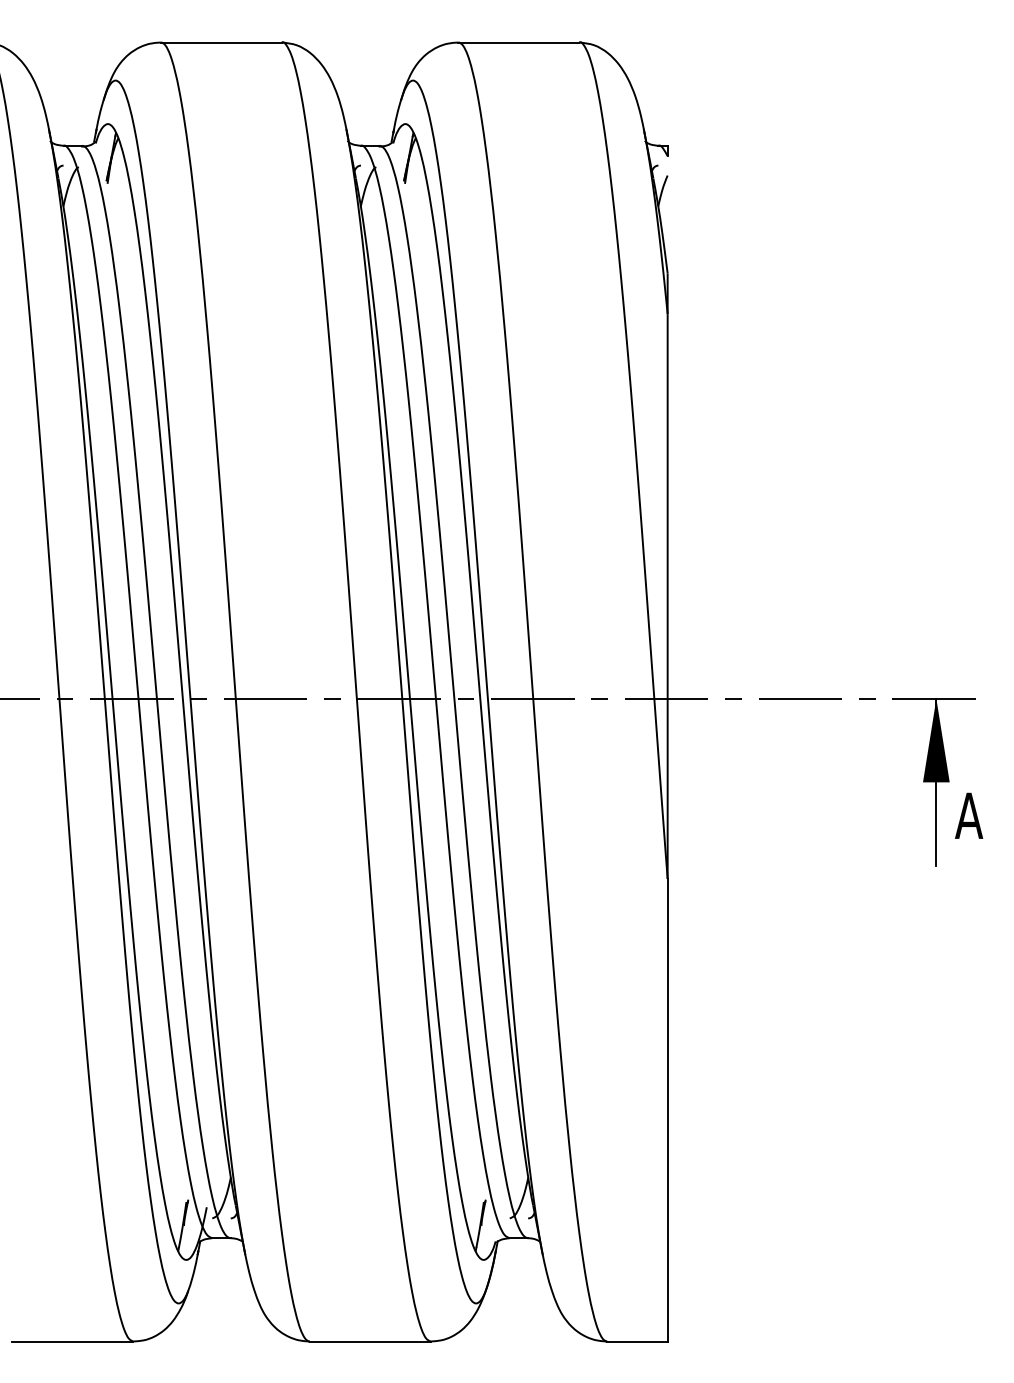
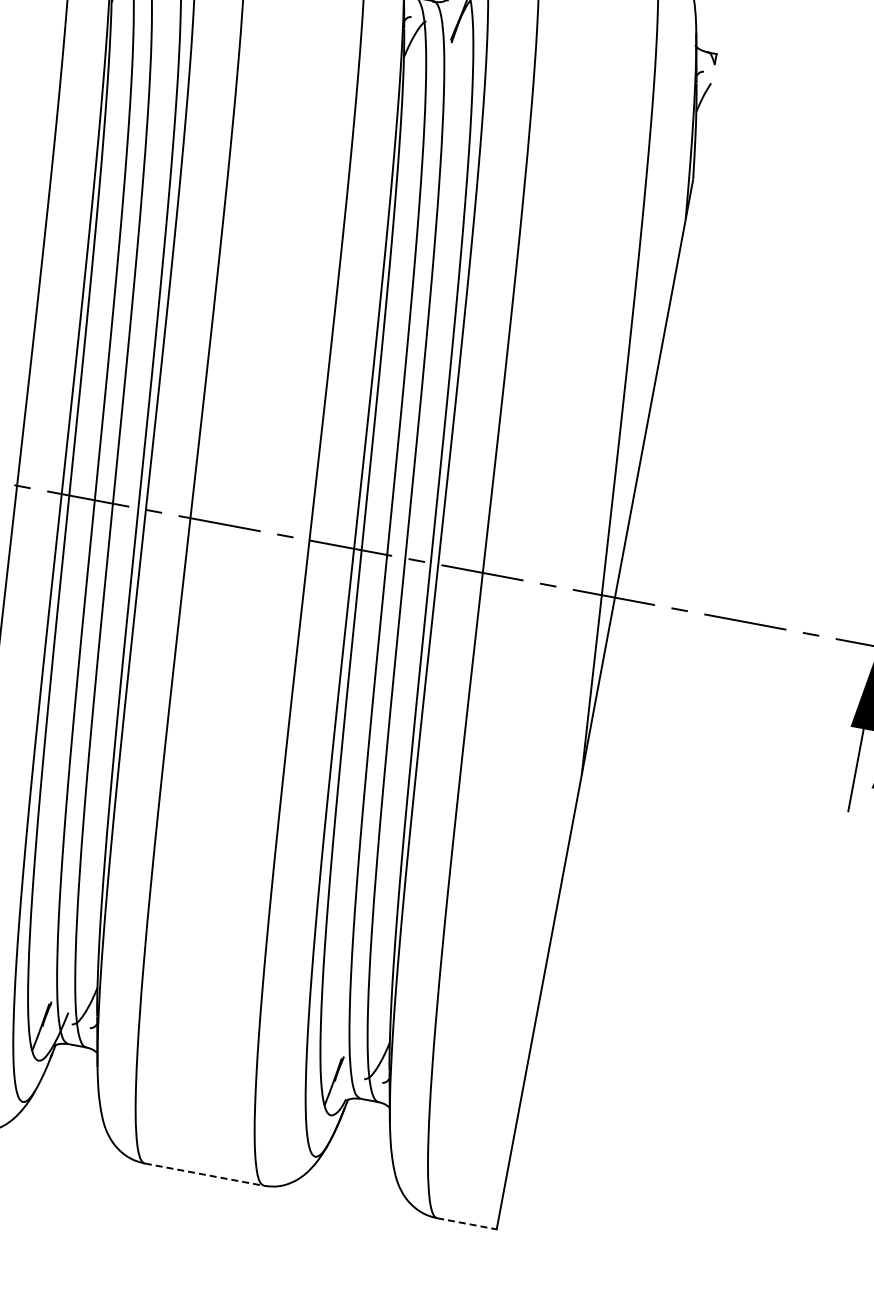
line: (370, 1341) -> (204, 1174), solid -> dashed
line: (637, 1341) -> (467, 1223), solid -> dashed

